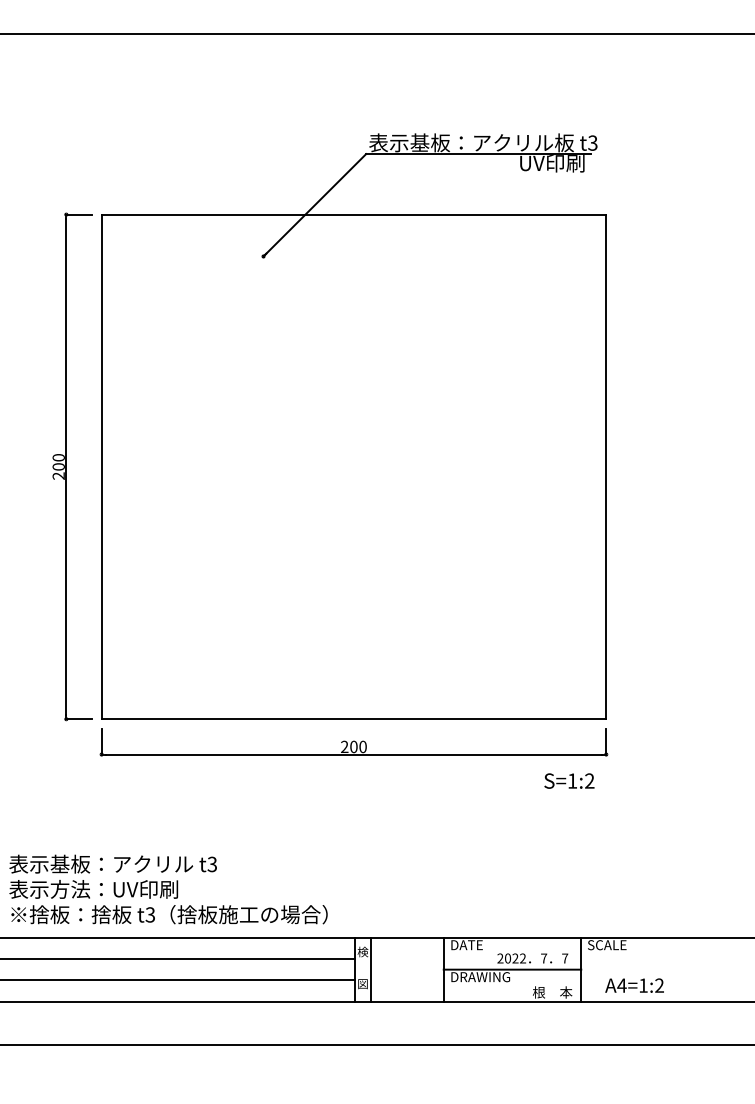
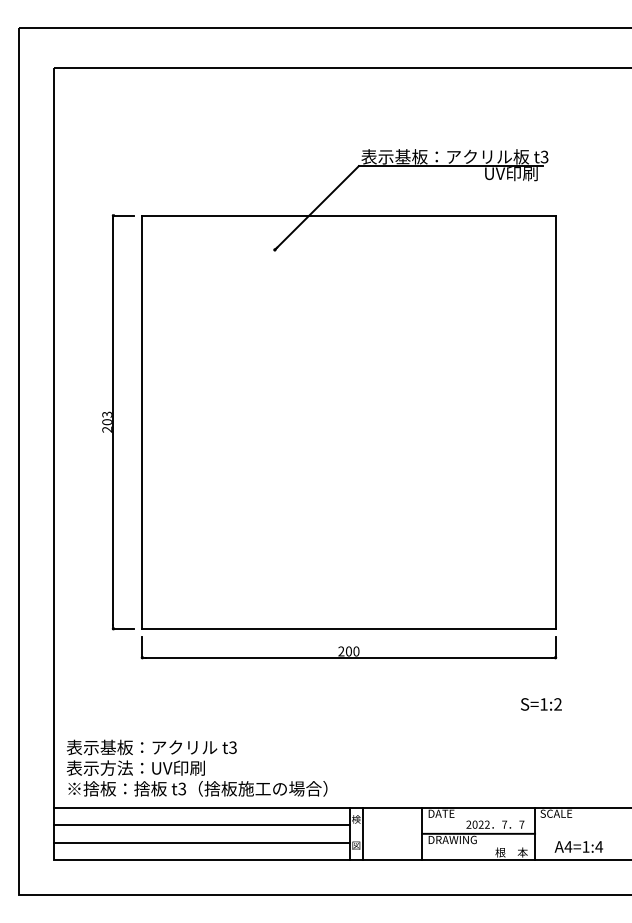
text: (57, 457) -> (106, 414), 200 -> 203
text: (569, 781) -> (541, 704), moved
text: (659, 985) -> (599, 846), A4=1:2 -> A4=1:4

